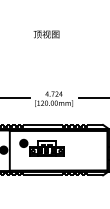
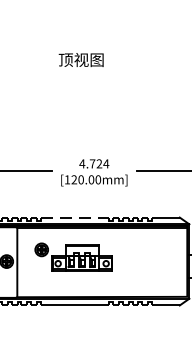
line: (42, 124) -> (74, 216), solid -> dashed

